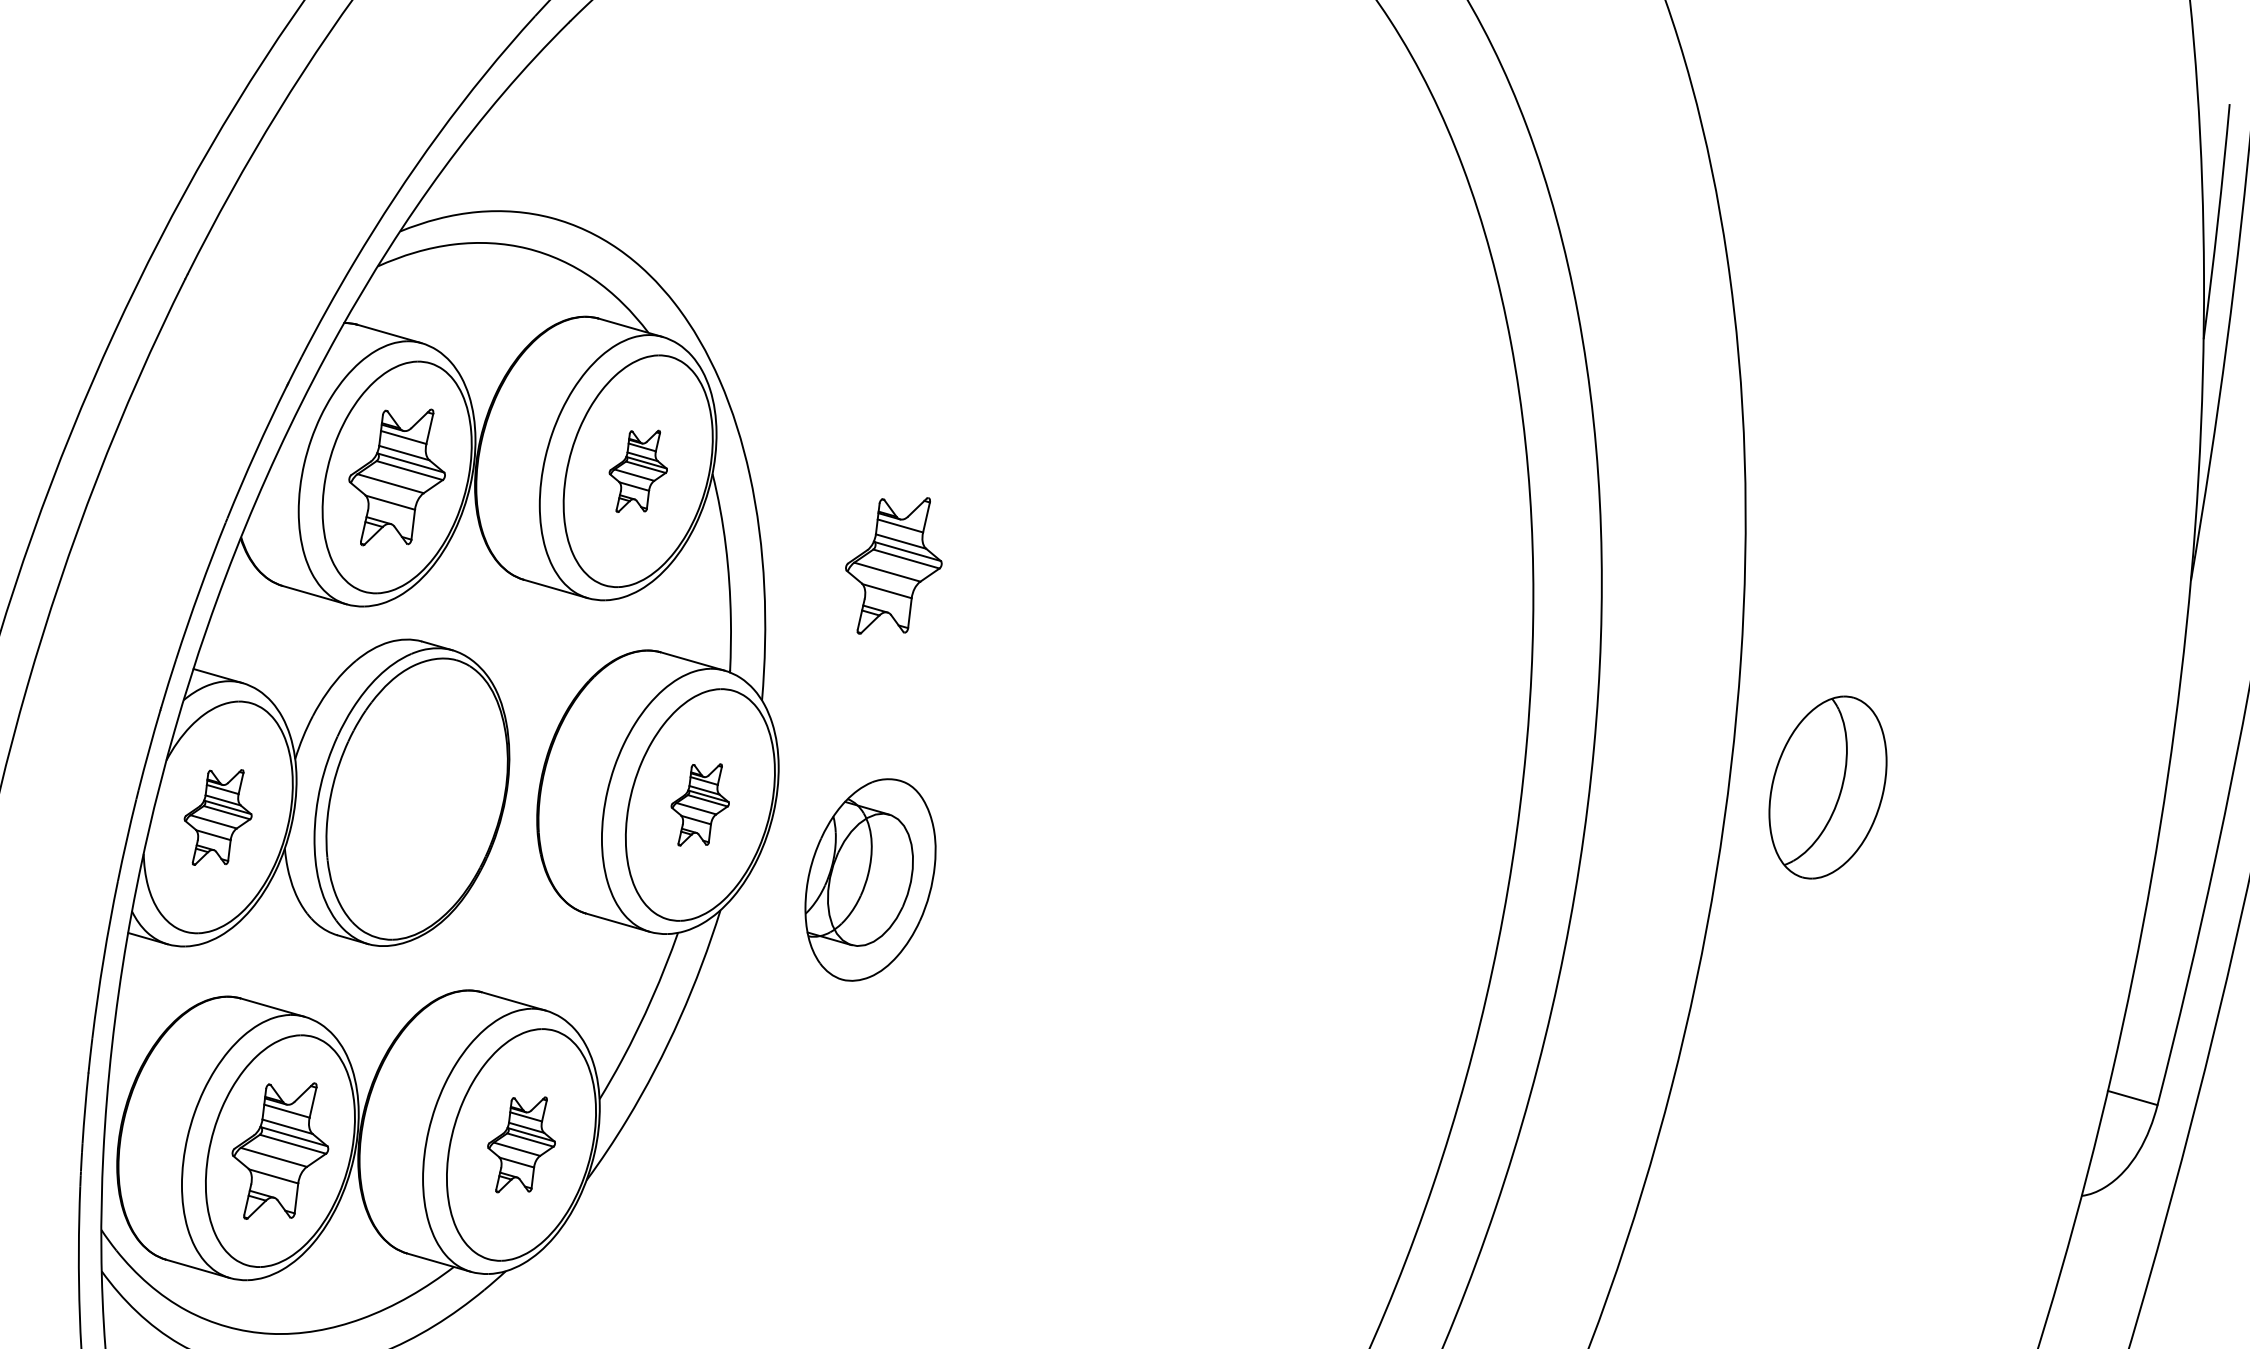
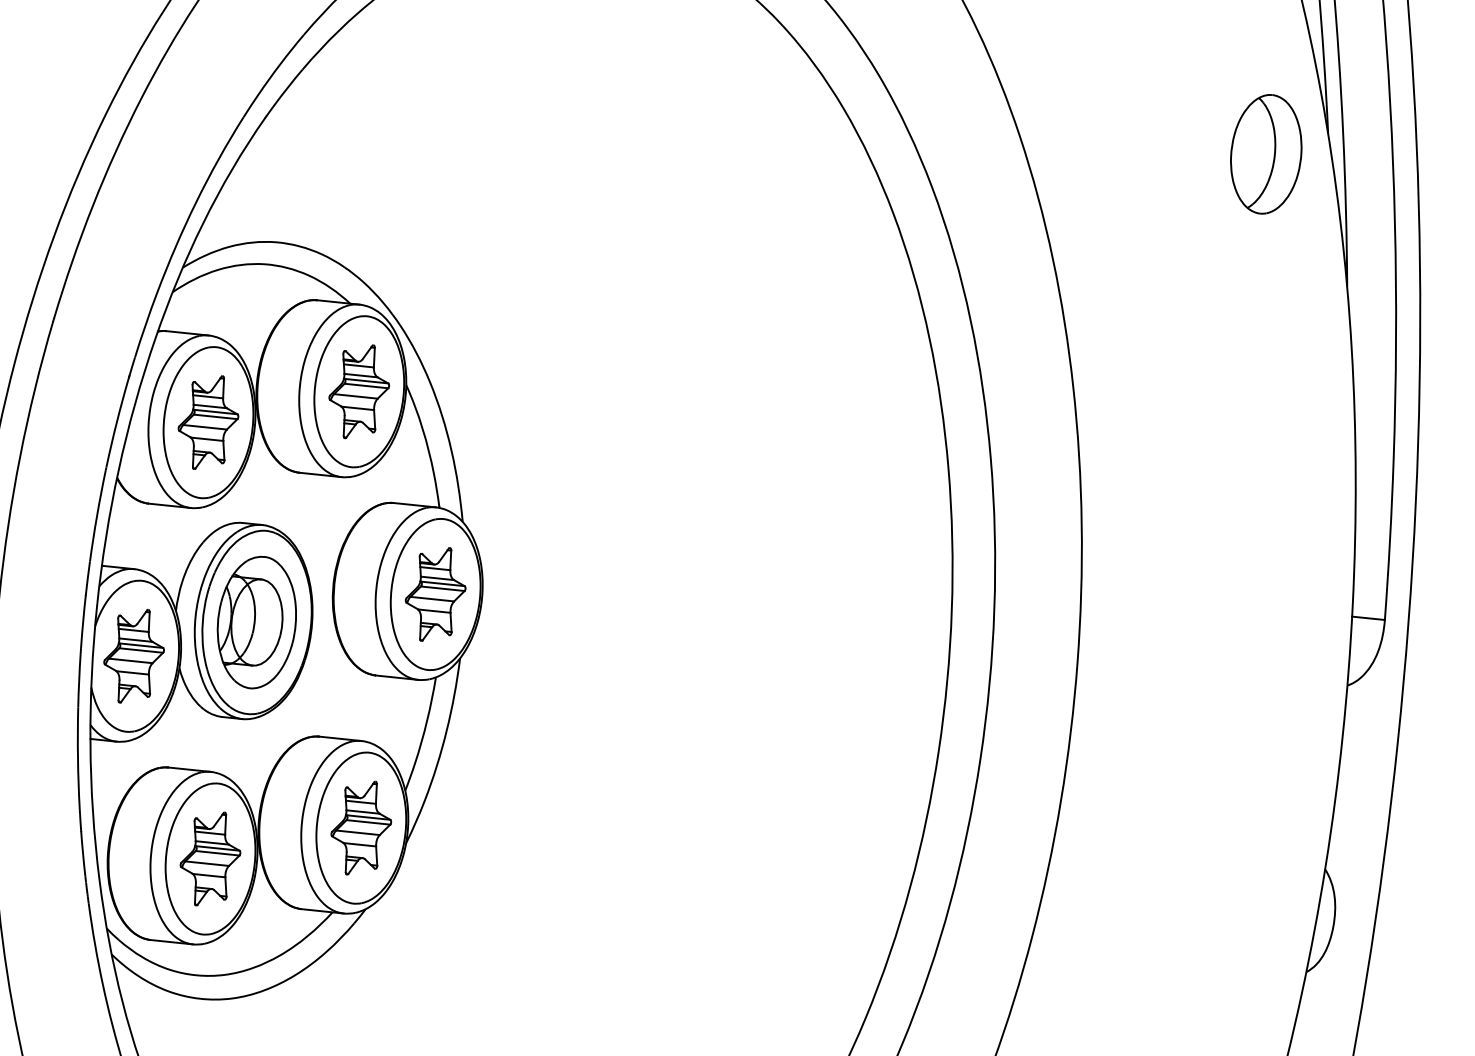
part: (638, 470) -> (359, 391), size x1.67
part: (893, 565) -> (530, 422), removed
part: (1828, 787) -> (1266, 154), moved
part: (700, 804) -> (435, 594), size x1.67
part: (217, 817) -> (133, 656), size x1.43
part: (869, 879) -> (256, 622), moved
part: (521, 1144) -> (361, 827), size x1.43

